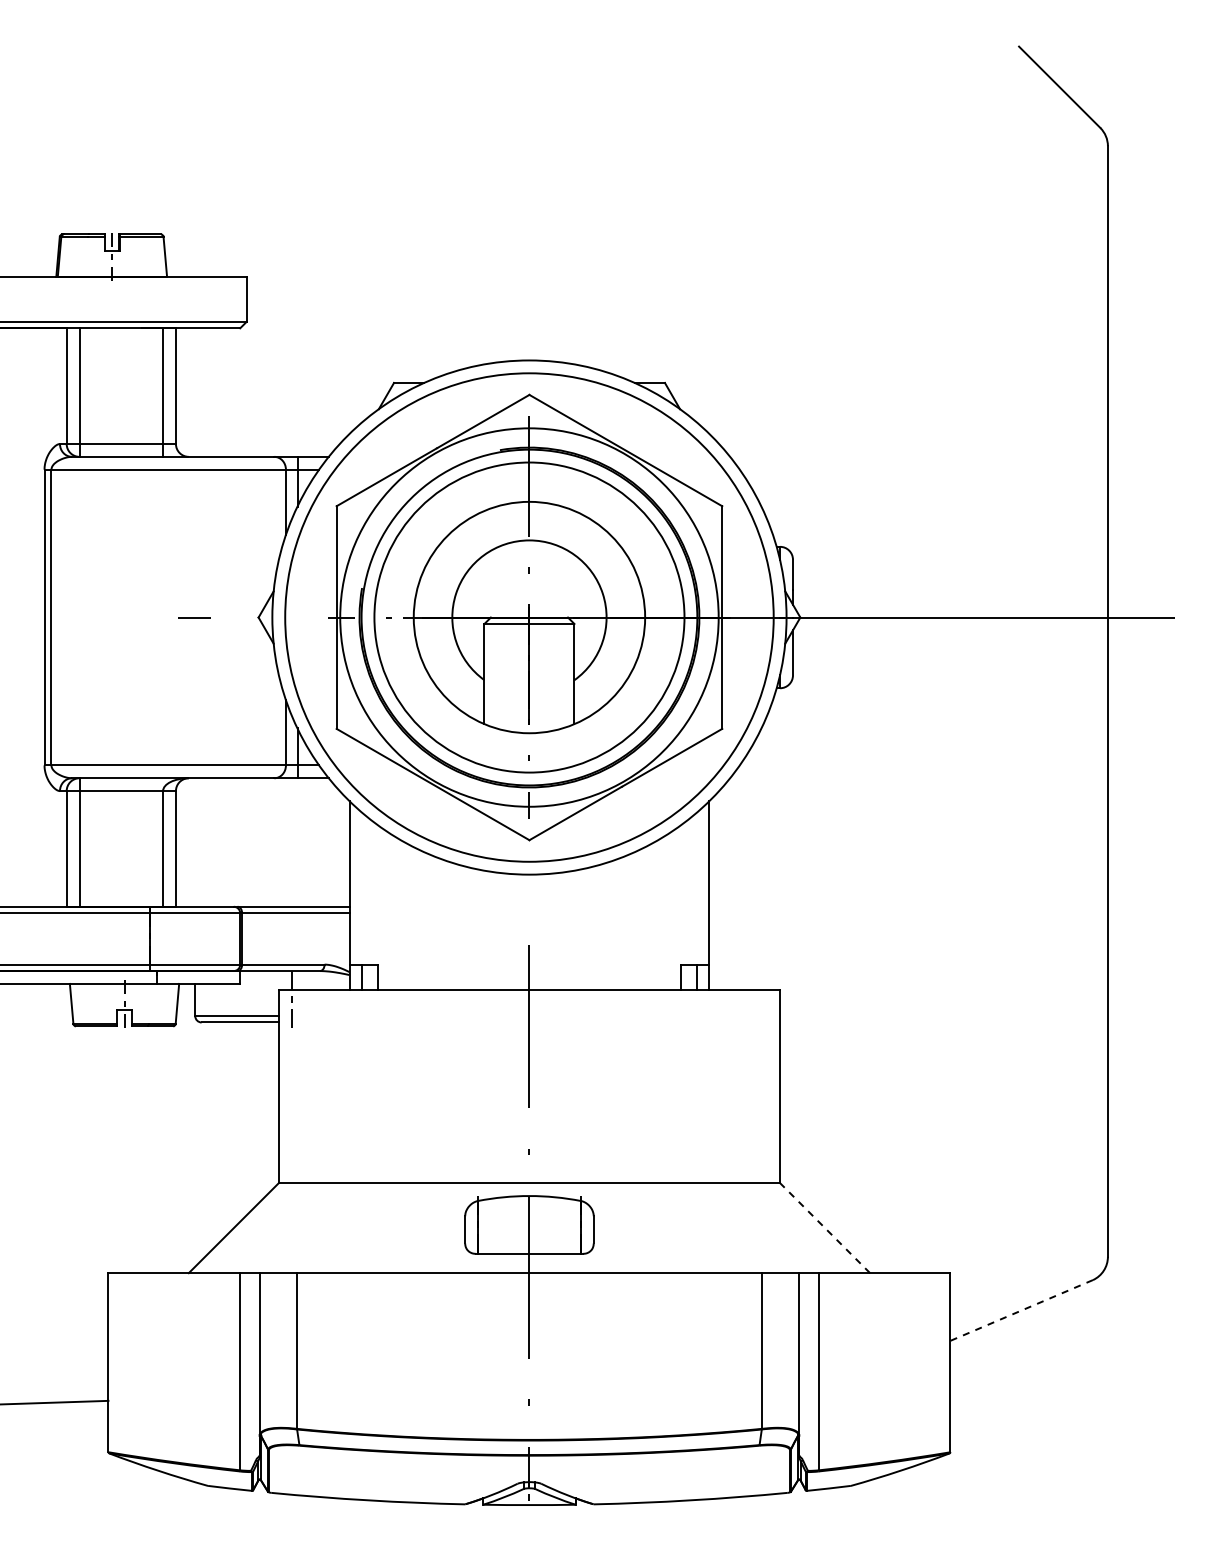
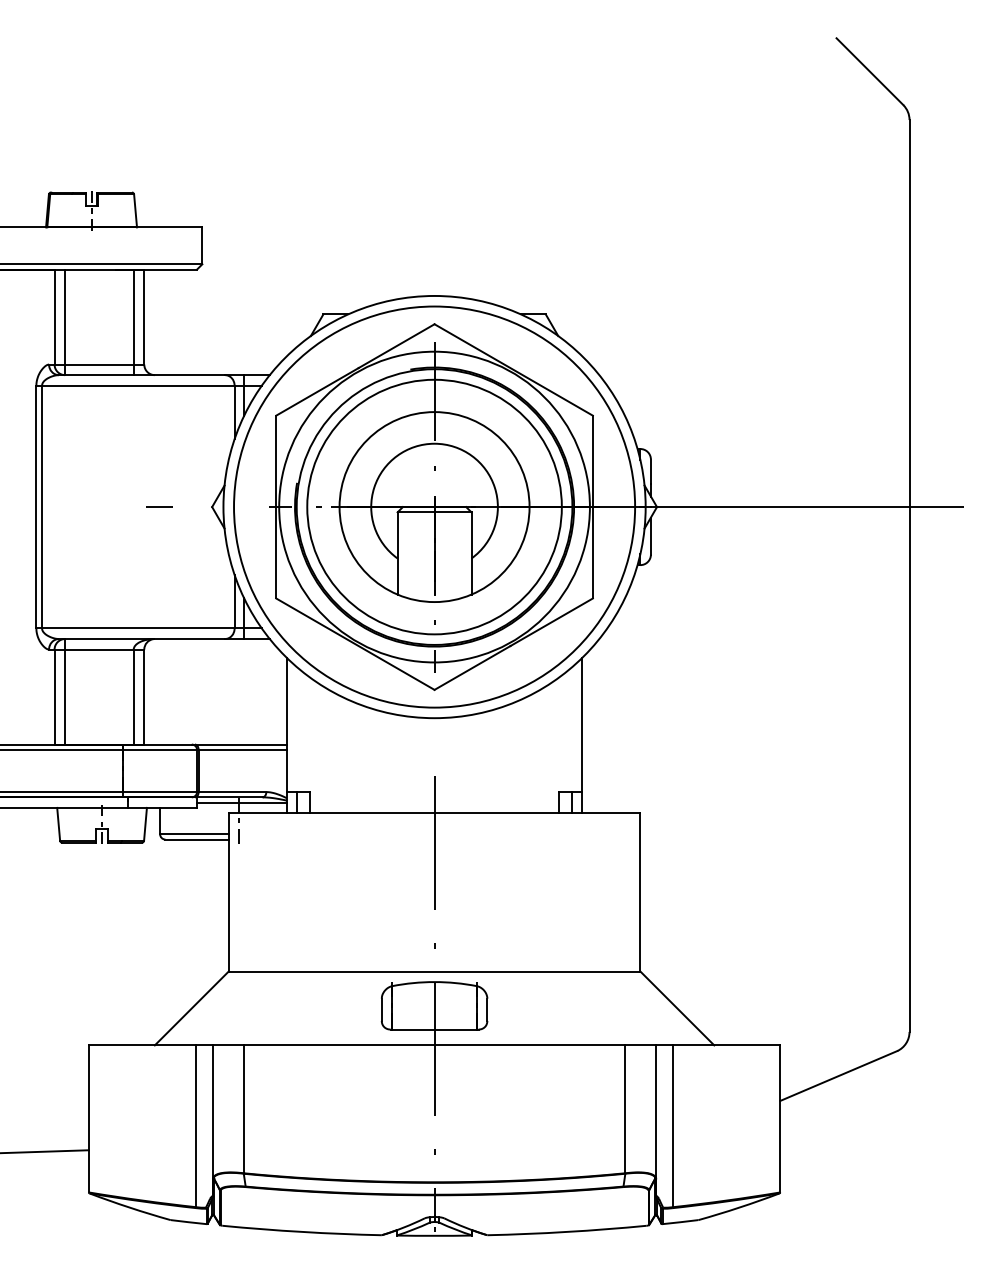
line: (294, 977) -> (241, 802), added
line: (825, 1228) -> (677, 1008), dashed -> solid
line: (1021, 1310) -> (838, 1076), dashed -> solid

